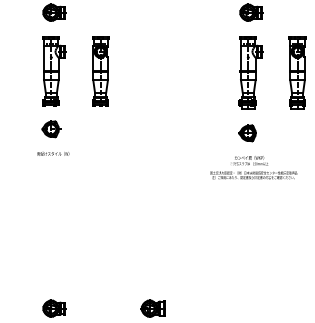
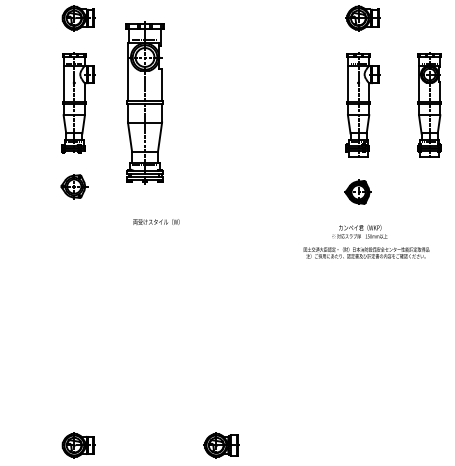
part: (100, 71) -> (145, 103), size x1.6
text: (53, 153) -> (156, 221), moved

